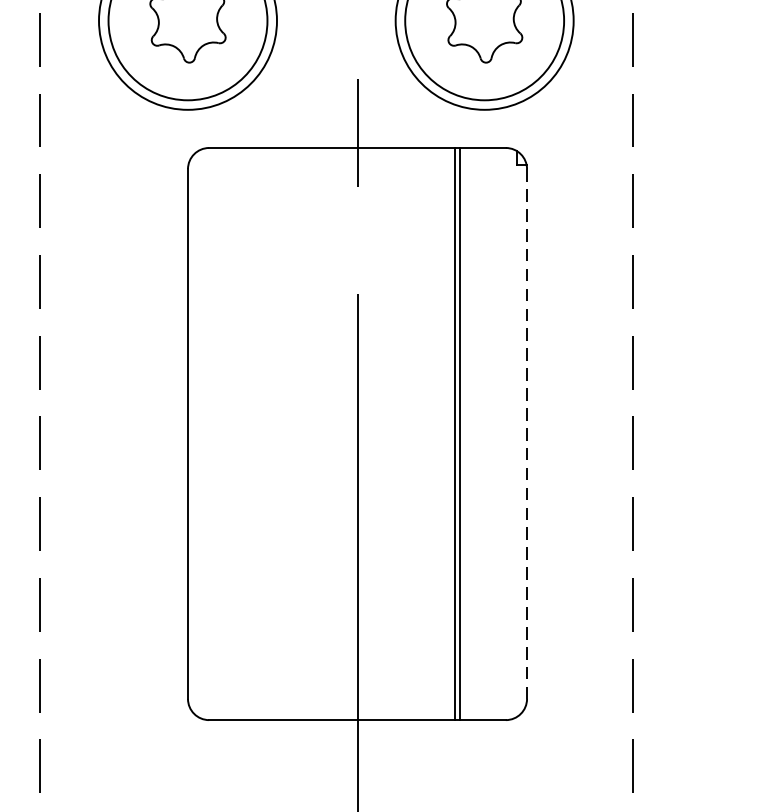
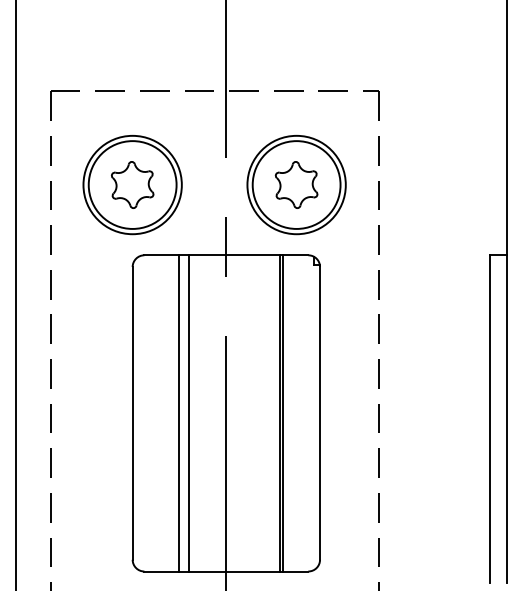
line: (270, 434) -> (178, 413), added
line: (290, 434) -> (189, 413), added
line: (527, 434) -> (320, 413), dashed -> solid

